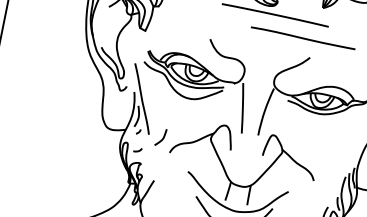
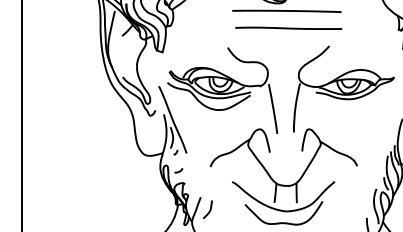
line: (303, 37) -> (288, 27), moved
curve: (162, 137) -> (209, 209), moved

